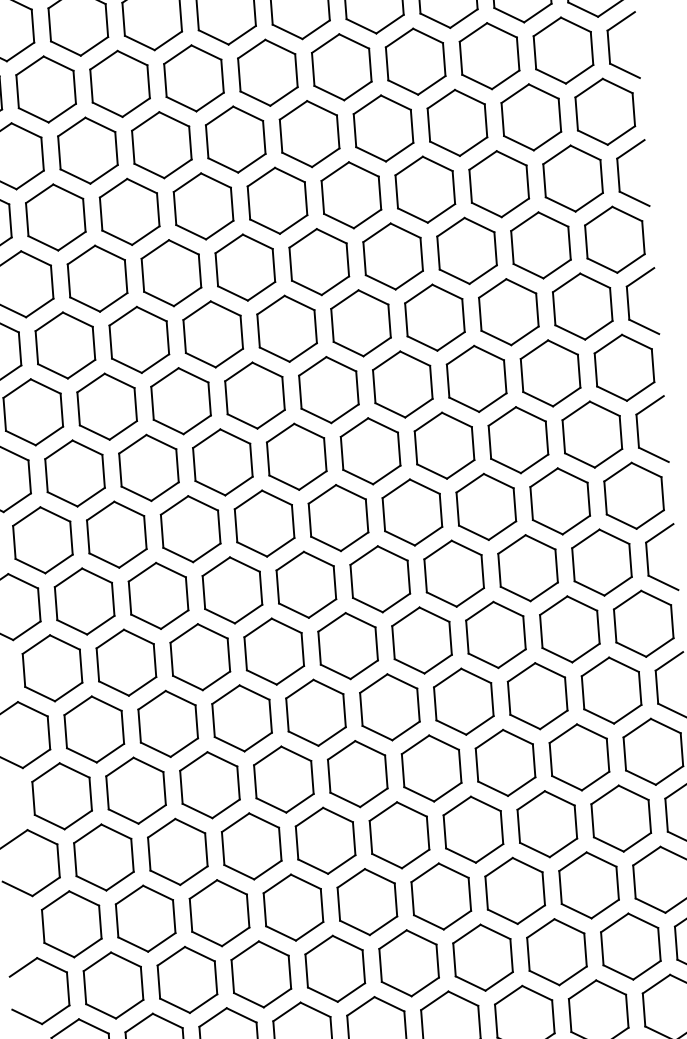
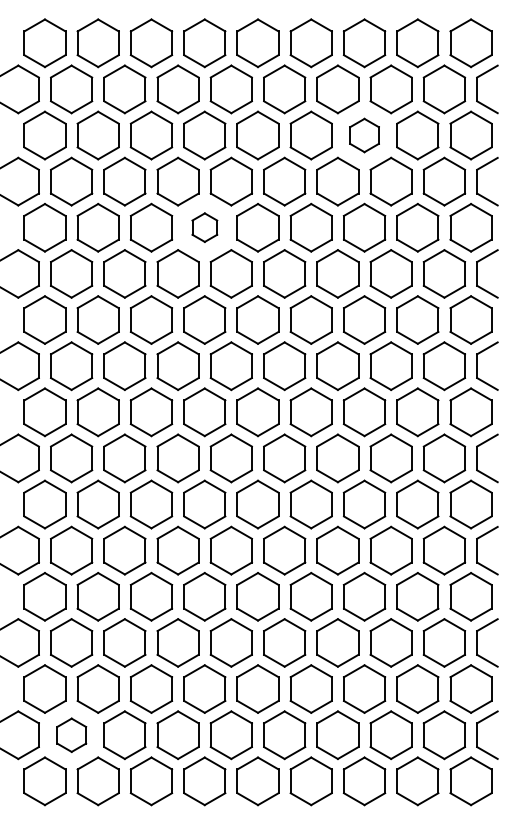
part: (457, 122) -> (364, 135), size x0.7
part: (244, 267) -> (204, 227), size x0.6
part: (113, 985) -> (71, 735), size x0.7

